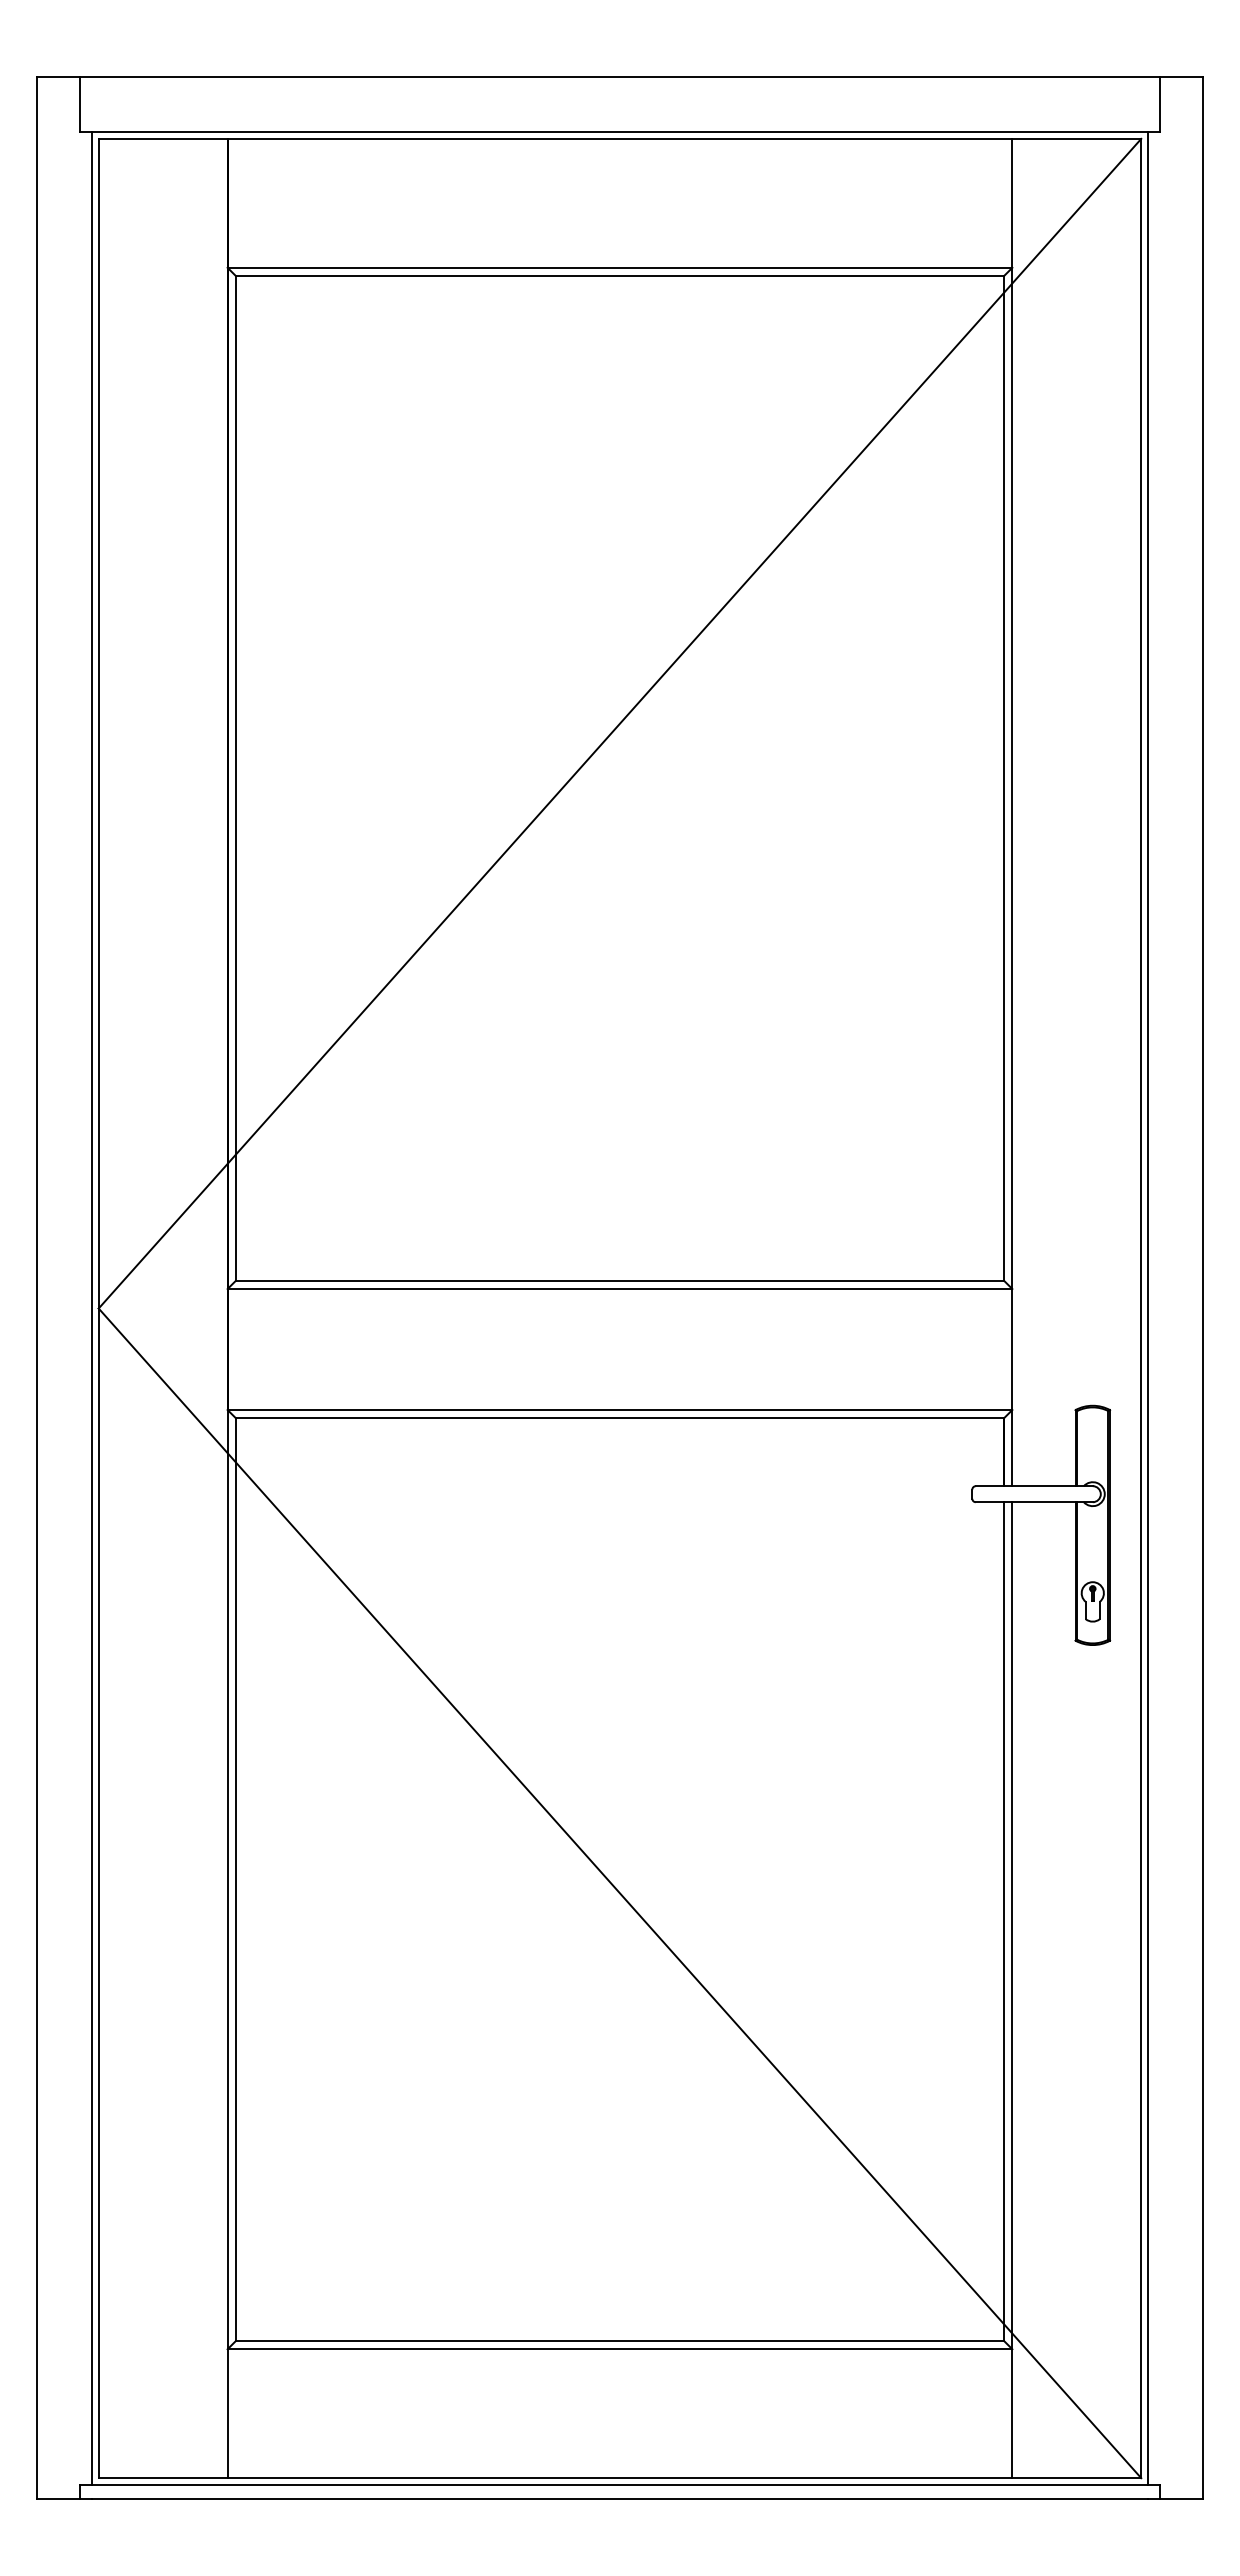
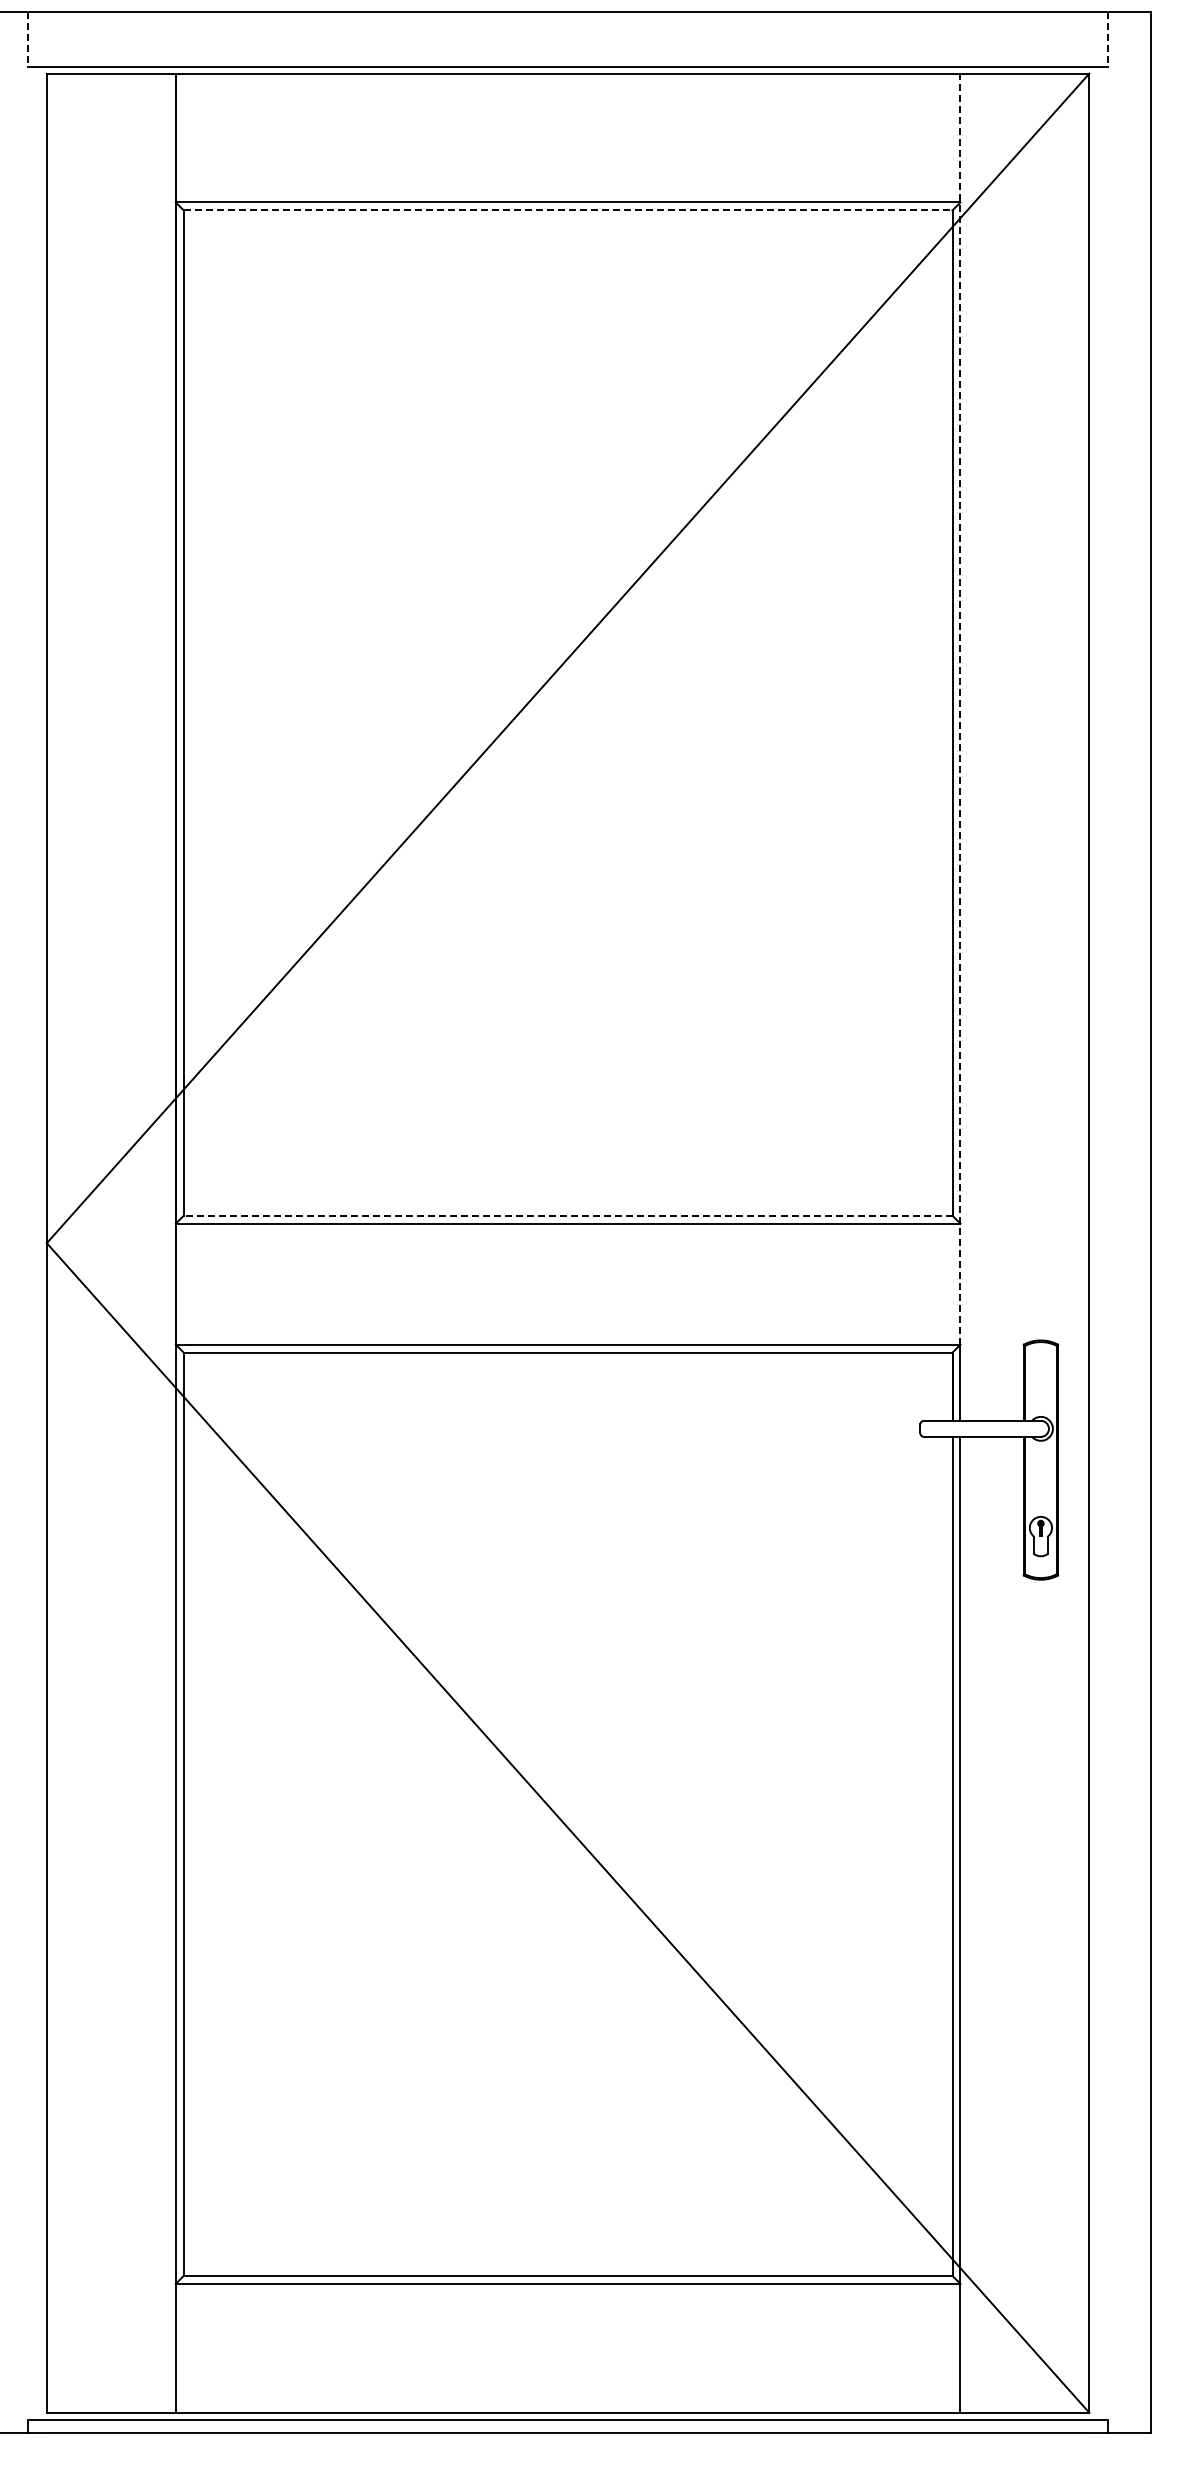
line: (80, 105) -> (28, 40), solid -> dashed
line: (1159, 105) -> (1107, 40), solid -> dashed
line: (620, 275) -> (568, 210), solid -> dashed
line: (1012, 774) -> (960, 709), solid -> dashed
line: (619, 1281) -> (567, 1216), solid -> dashed
line: (91, 1308) -> (39, 1243), removed
line: (1148, 1308) -> (1096, 1243), removed

